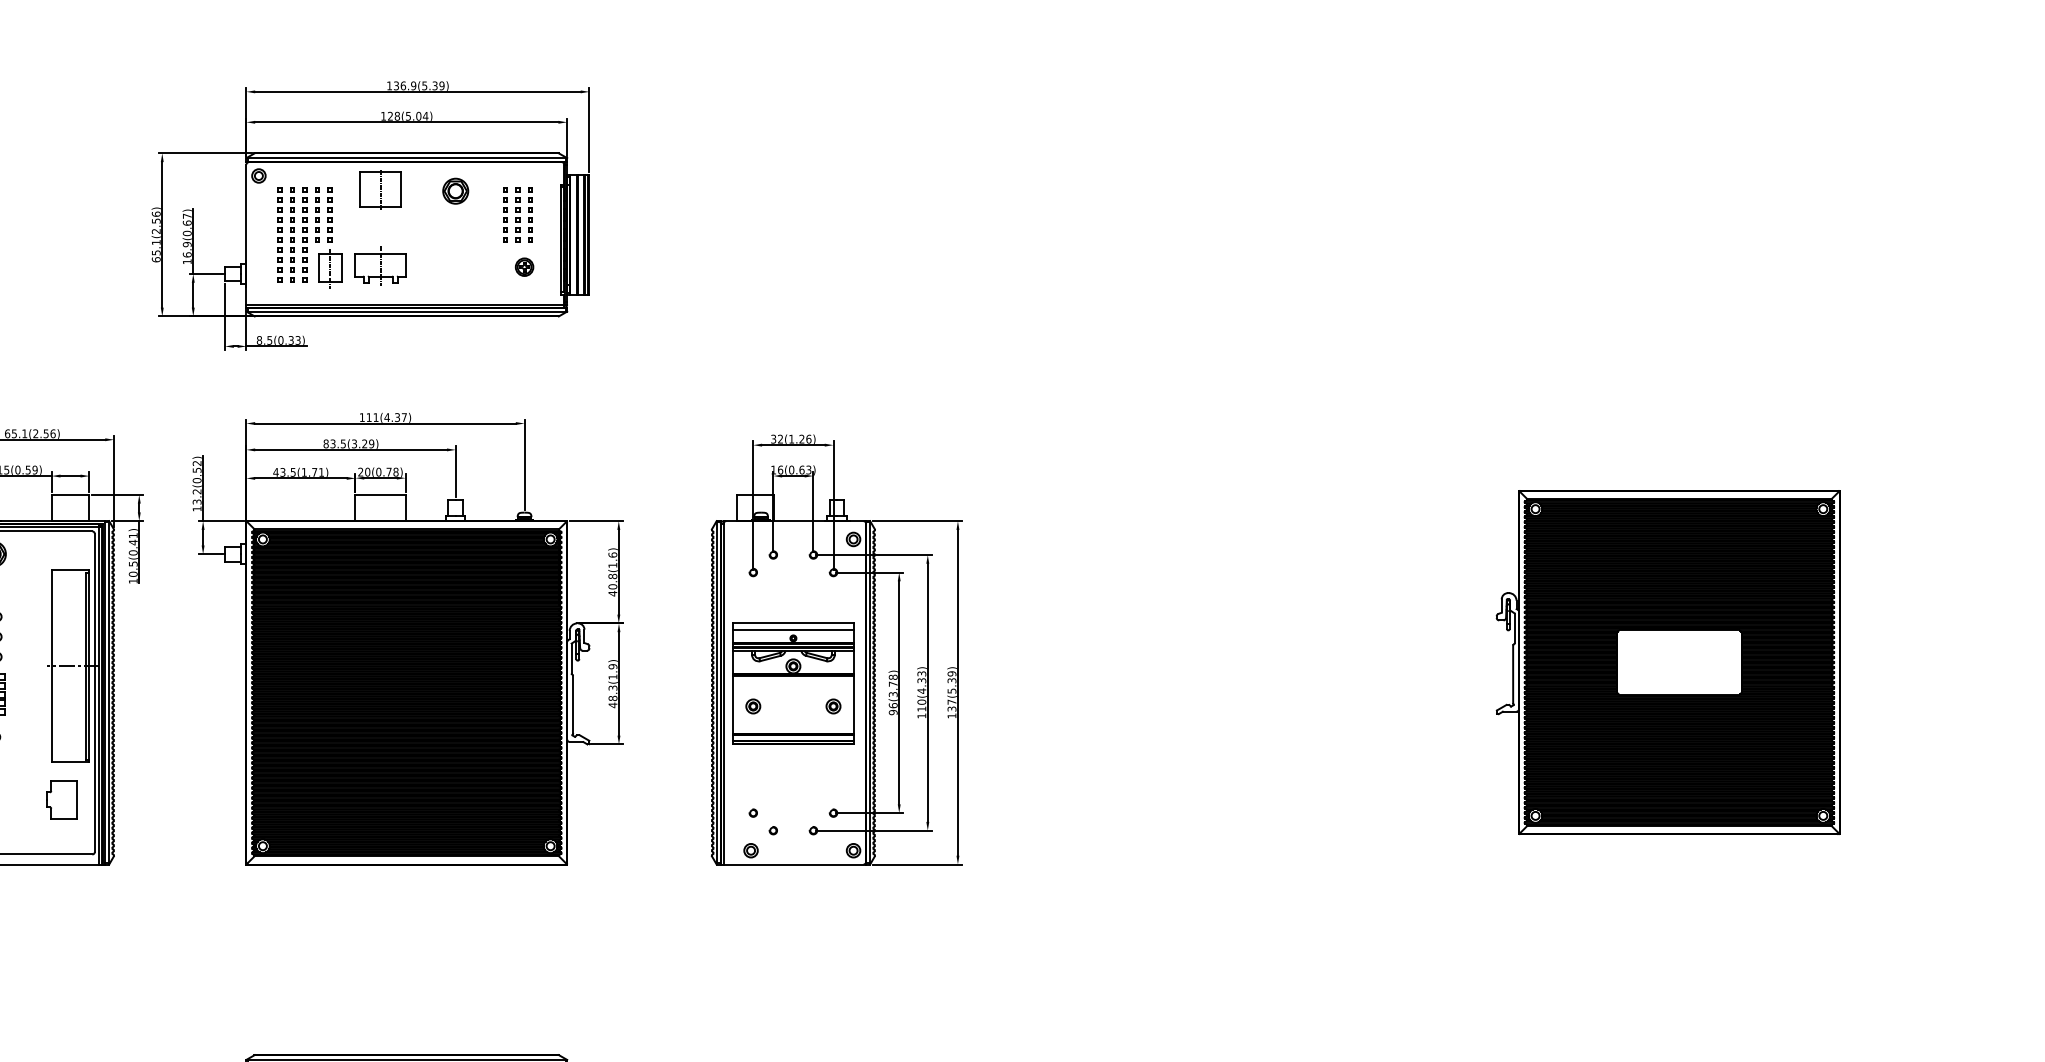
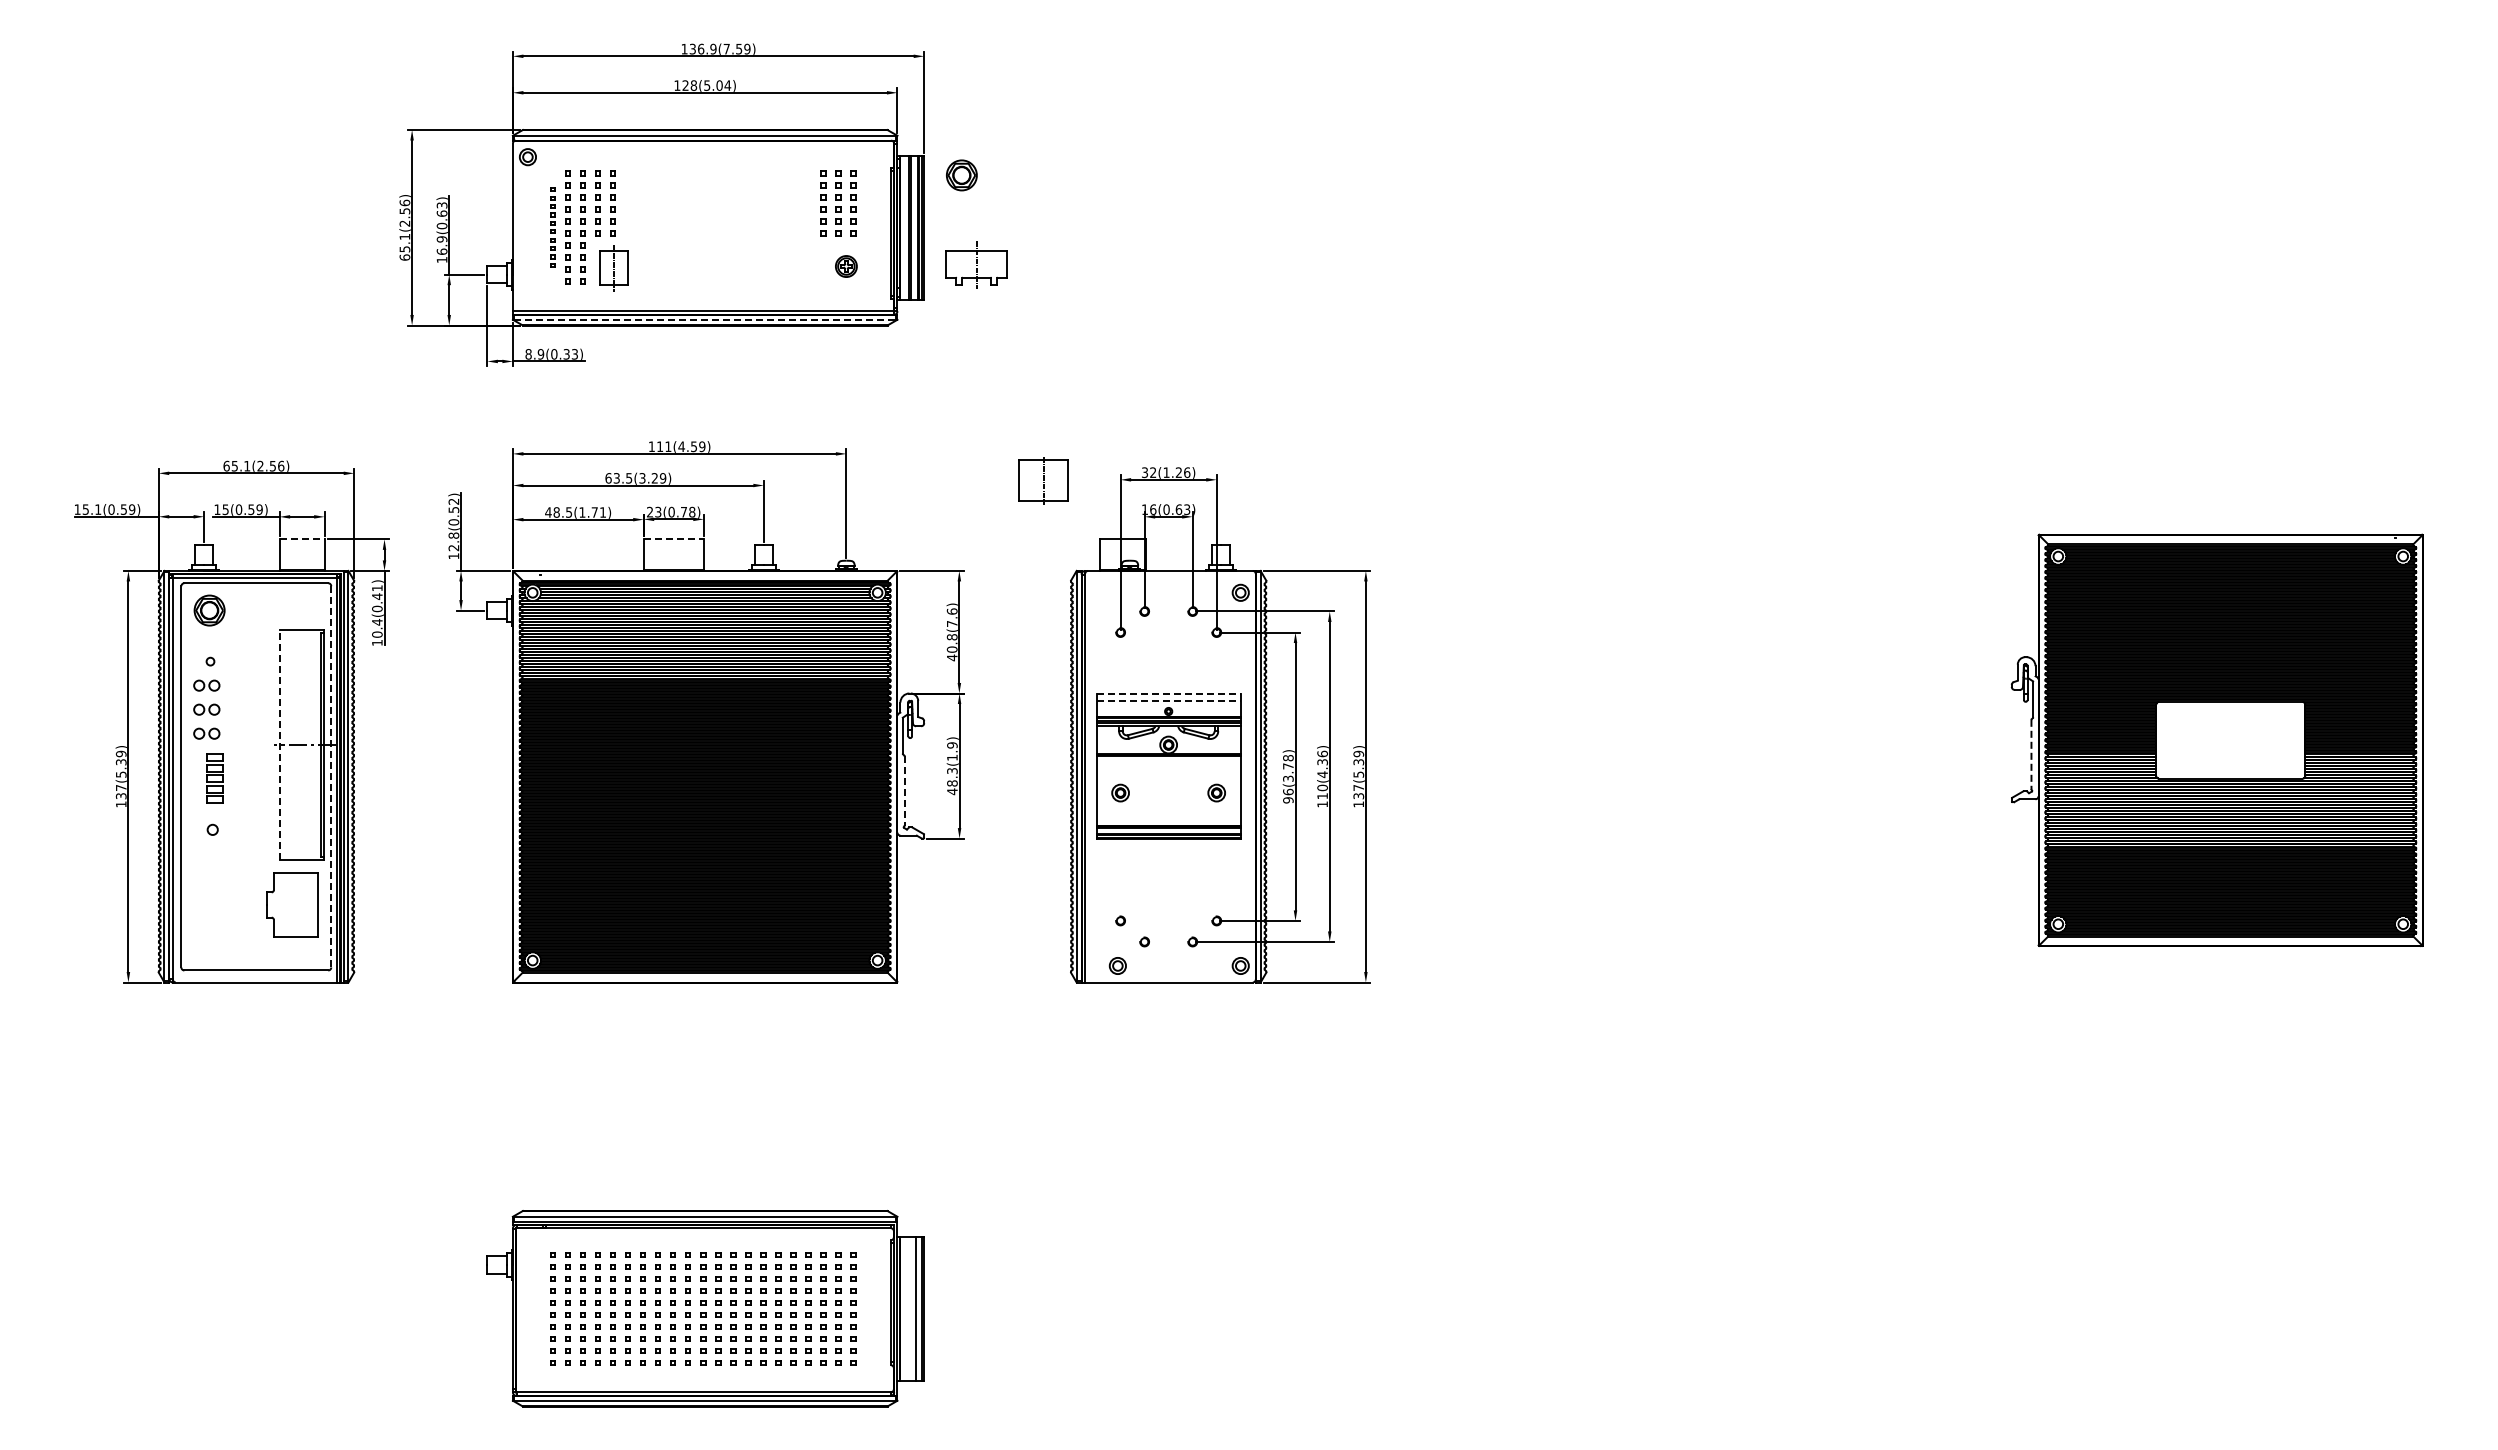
text: (429, 85) -> (732, 48), 136.9(5.39) -> 136.9(7.59)
part: (380, 189) -> (1043, 480), moved
part: (455, 191) -> (961, 175), moved
text: (186, 216) -> (441, 205), 16.9(0.67) -> 16.9(0.63)
part: (279, 234) -> (552, 227), size x0.7
part: (380, 265) -> (976, 264), moved
line: (407, 311) -> (705, 319), solid -> dashed
text: (269, 340) -> (540, 354), 8.5(0.33) -> 8.9(0.33)
text: (401, 417) -> (698, 446), 111(4.37) -> 111(4.59)
text: (326, 444) -> (608, 478), 83.5(3.29) -> 63.5(3.29)
text: (367, 471) -> (658, 511), 20(0.78) -> 23(0.78)
text: (282, 472) -> (556, 512), 43.5(1.71) -> 48.5(1.71)
line: (70, 494) -> (302, 539), solid -> dashed
line: (381, 494) -> (674, 539), solid -> dashed
text: (196, 496) -> (453, 541), 13.2(0.52) -> 12.8(0.52)
text: (133, 563) -> (377, 621), 10.5(0.41) -> 10.4(0.41)
text: (613, 565) -> (952, 623), 40.8(1.6) -> 40.8(7.6)
line: (794, 623) -> (1169, 693), solid -> dashed
line: (794, 630) -> (1169, 701), solid -> dashed
line: (51, 665) -> (279, 744), solid -> dashed
text: (921, 673) -> (1322, 753), 110(4.33) -> 110(4.36)
line: (1513, 674) -> (2031, 754), solid -> dashed
line: (95, 692) -> (331, 776), solid -> dashed
line: (573, 704) -> (904, 790), solid -> dashed
part: (61, 799) -> (291, 904), size x1.4

